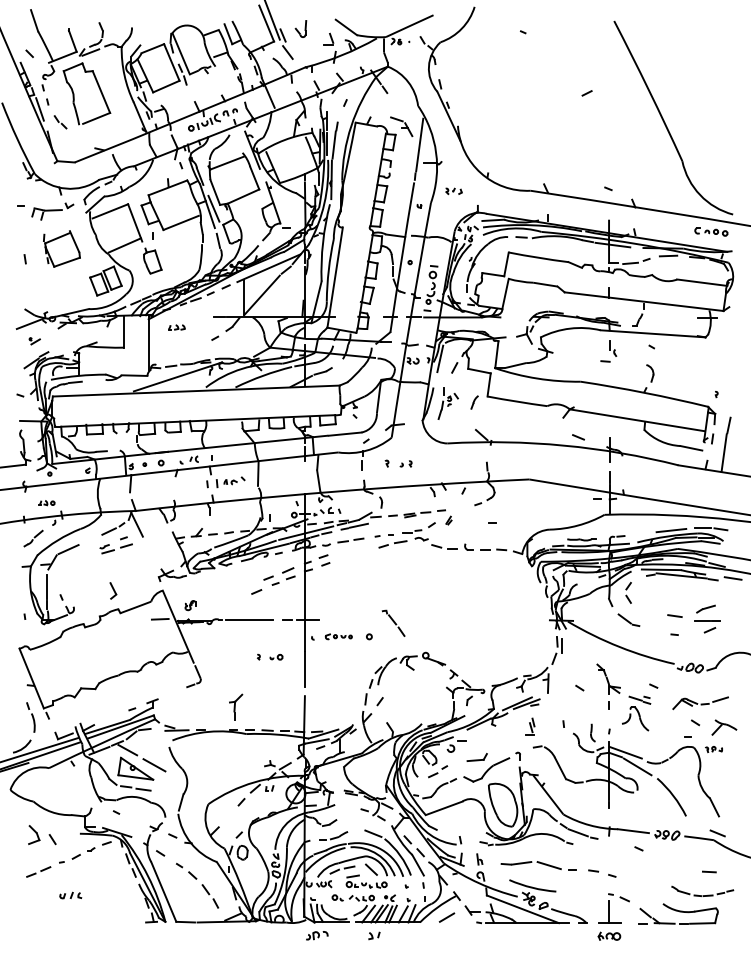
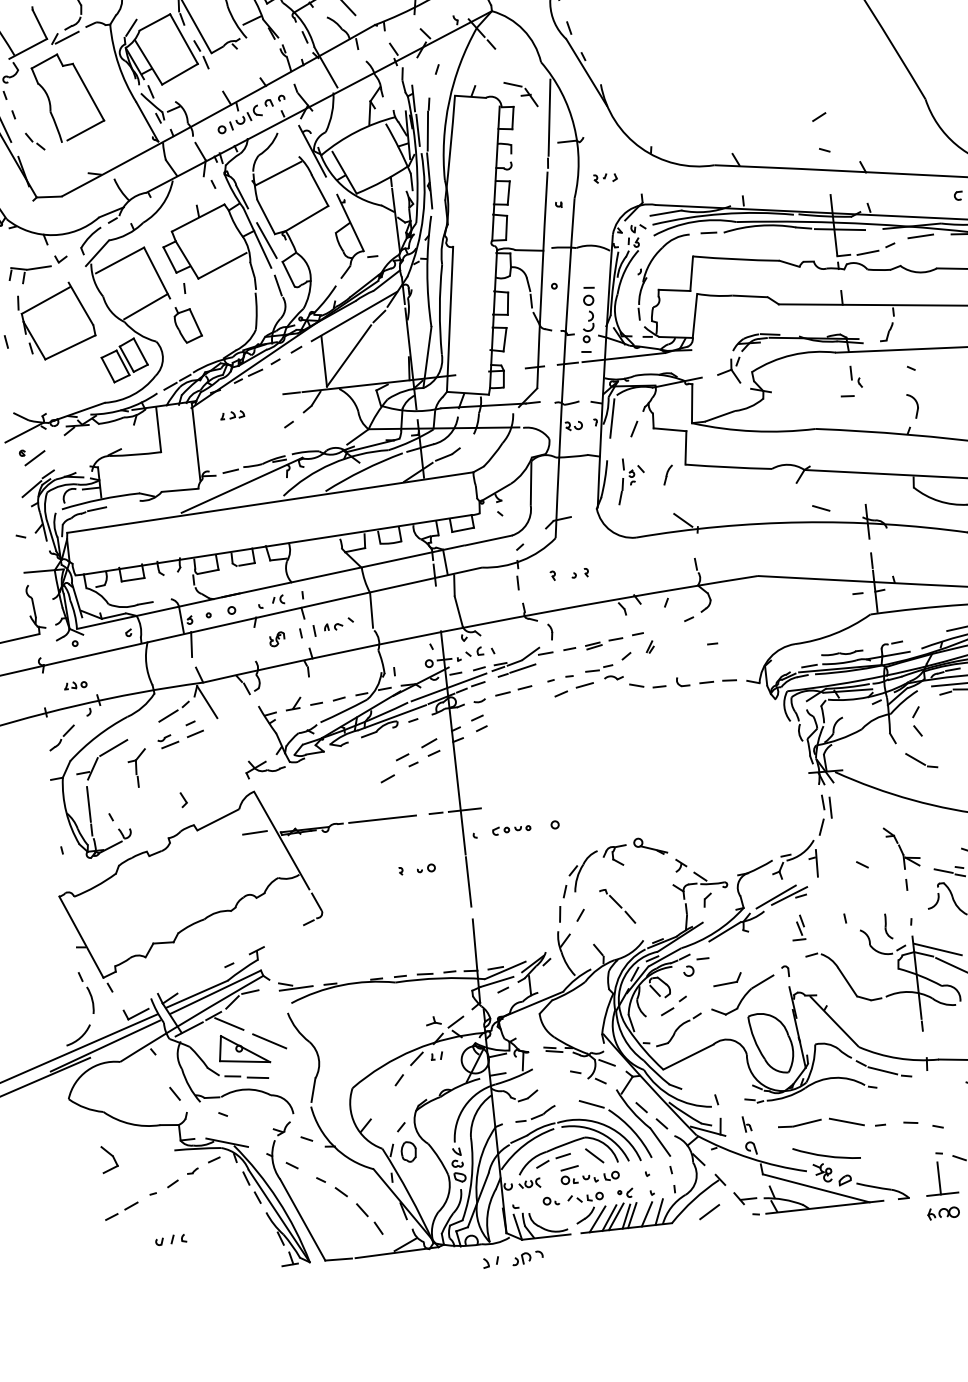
line: (586, 93) -> (818, 117), moved
part: (61, 248) -> (56, 320), size x1.43
part: (34, 341) -> (32, 457), size x1.67
part: (113, 590) -> (183, 799), size x0.62
part: (190, 605) -> (277, 639), moved
part: (393, 622) -> (617, 905), moved
part: (236, 706) -> (138, 766), moved
line: (52, 839) -> (174, 1093), moved
part: (374, 935) -> (491, 1261), moved

